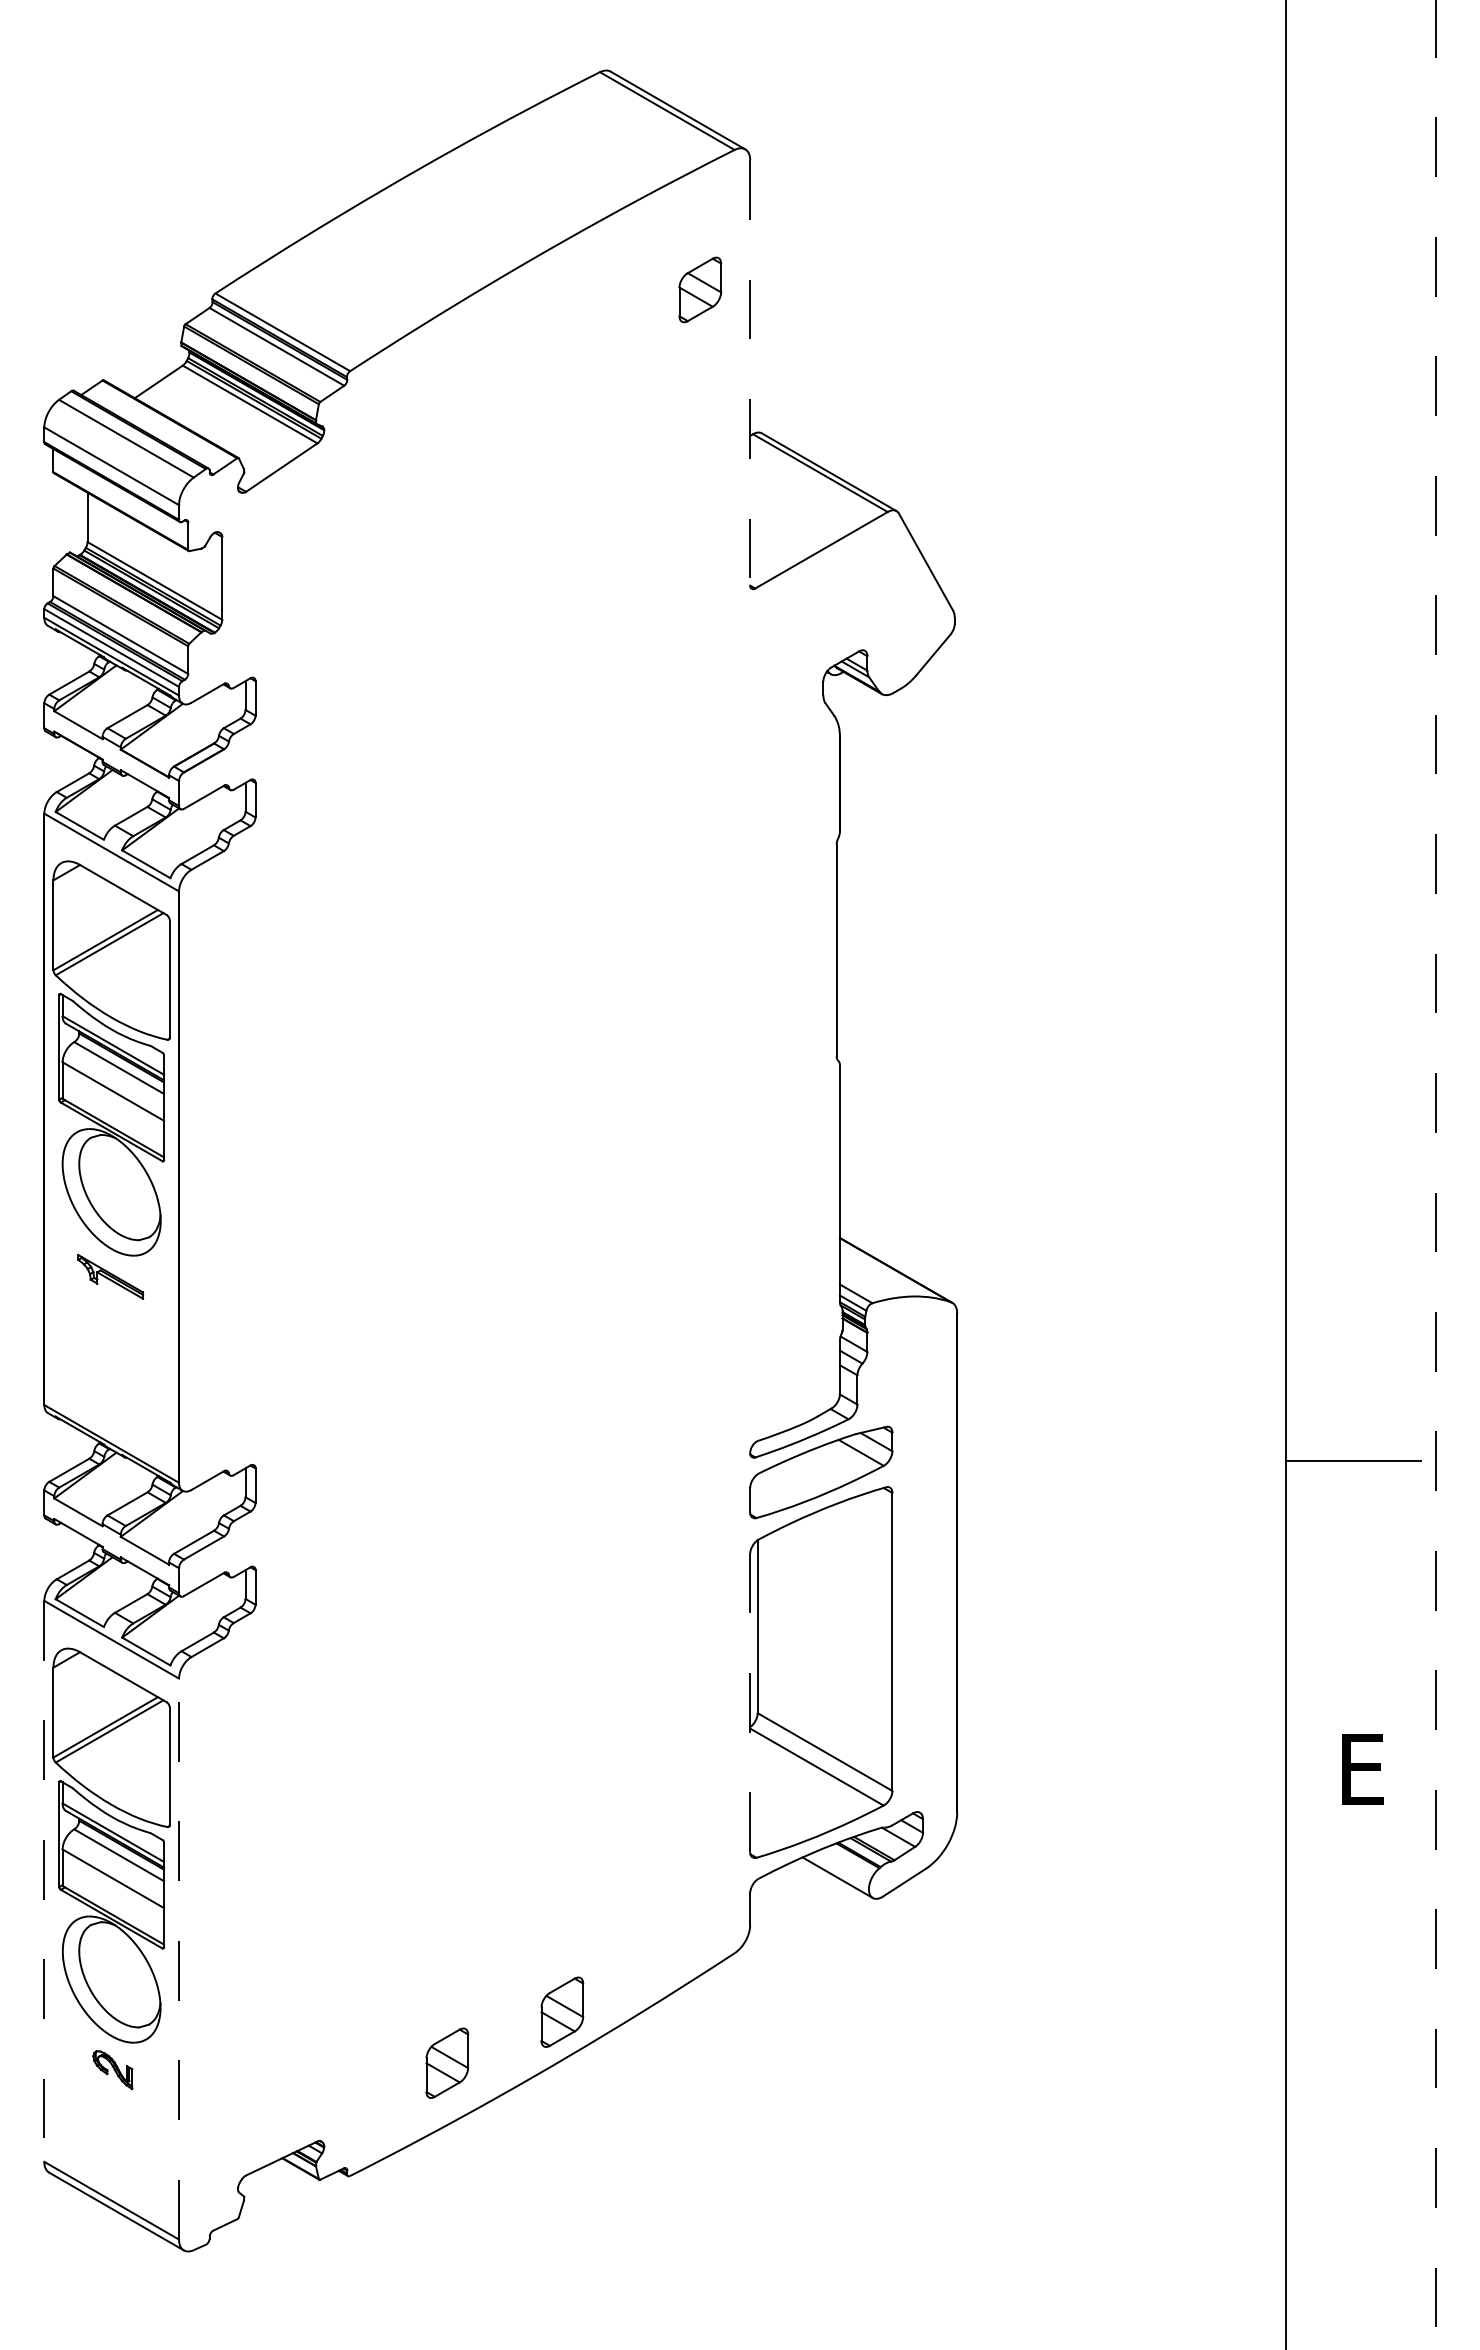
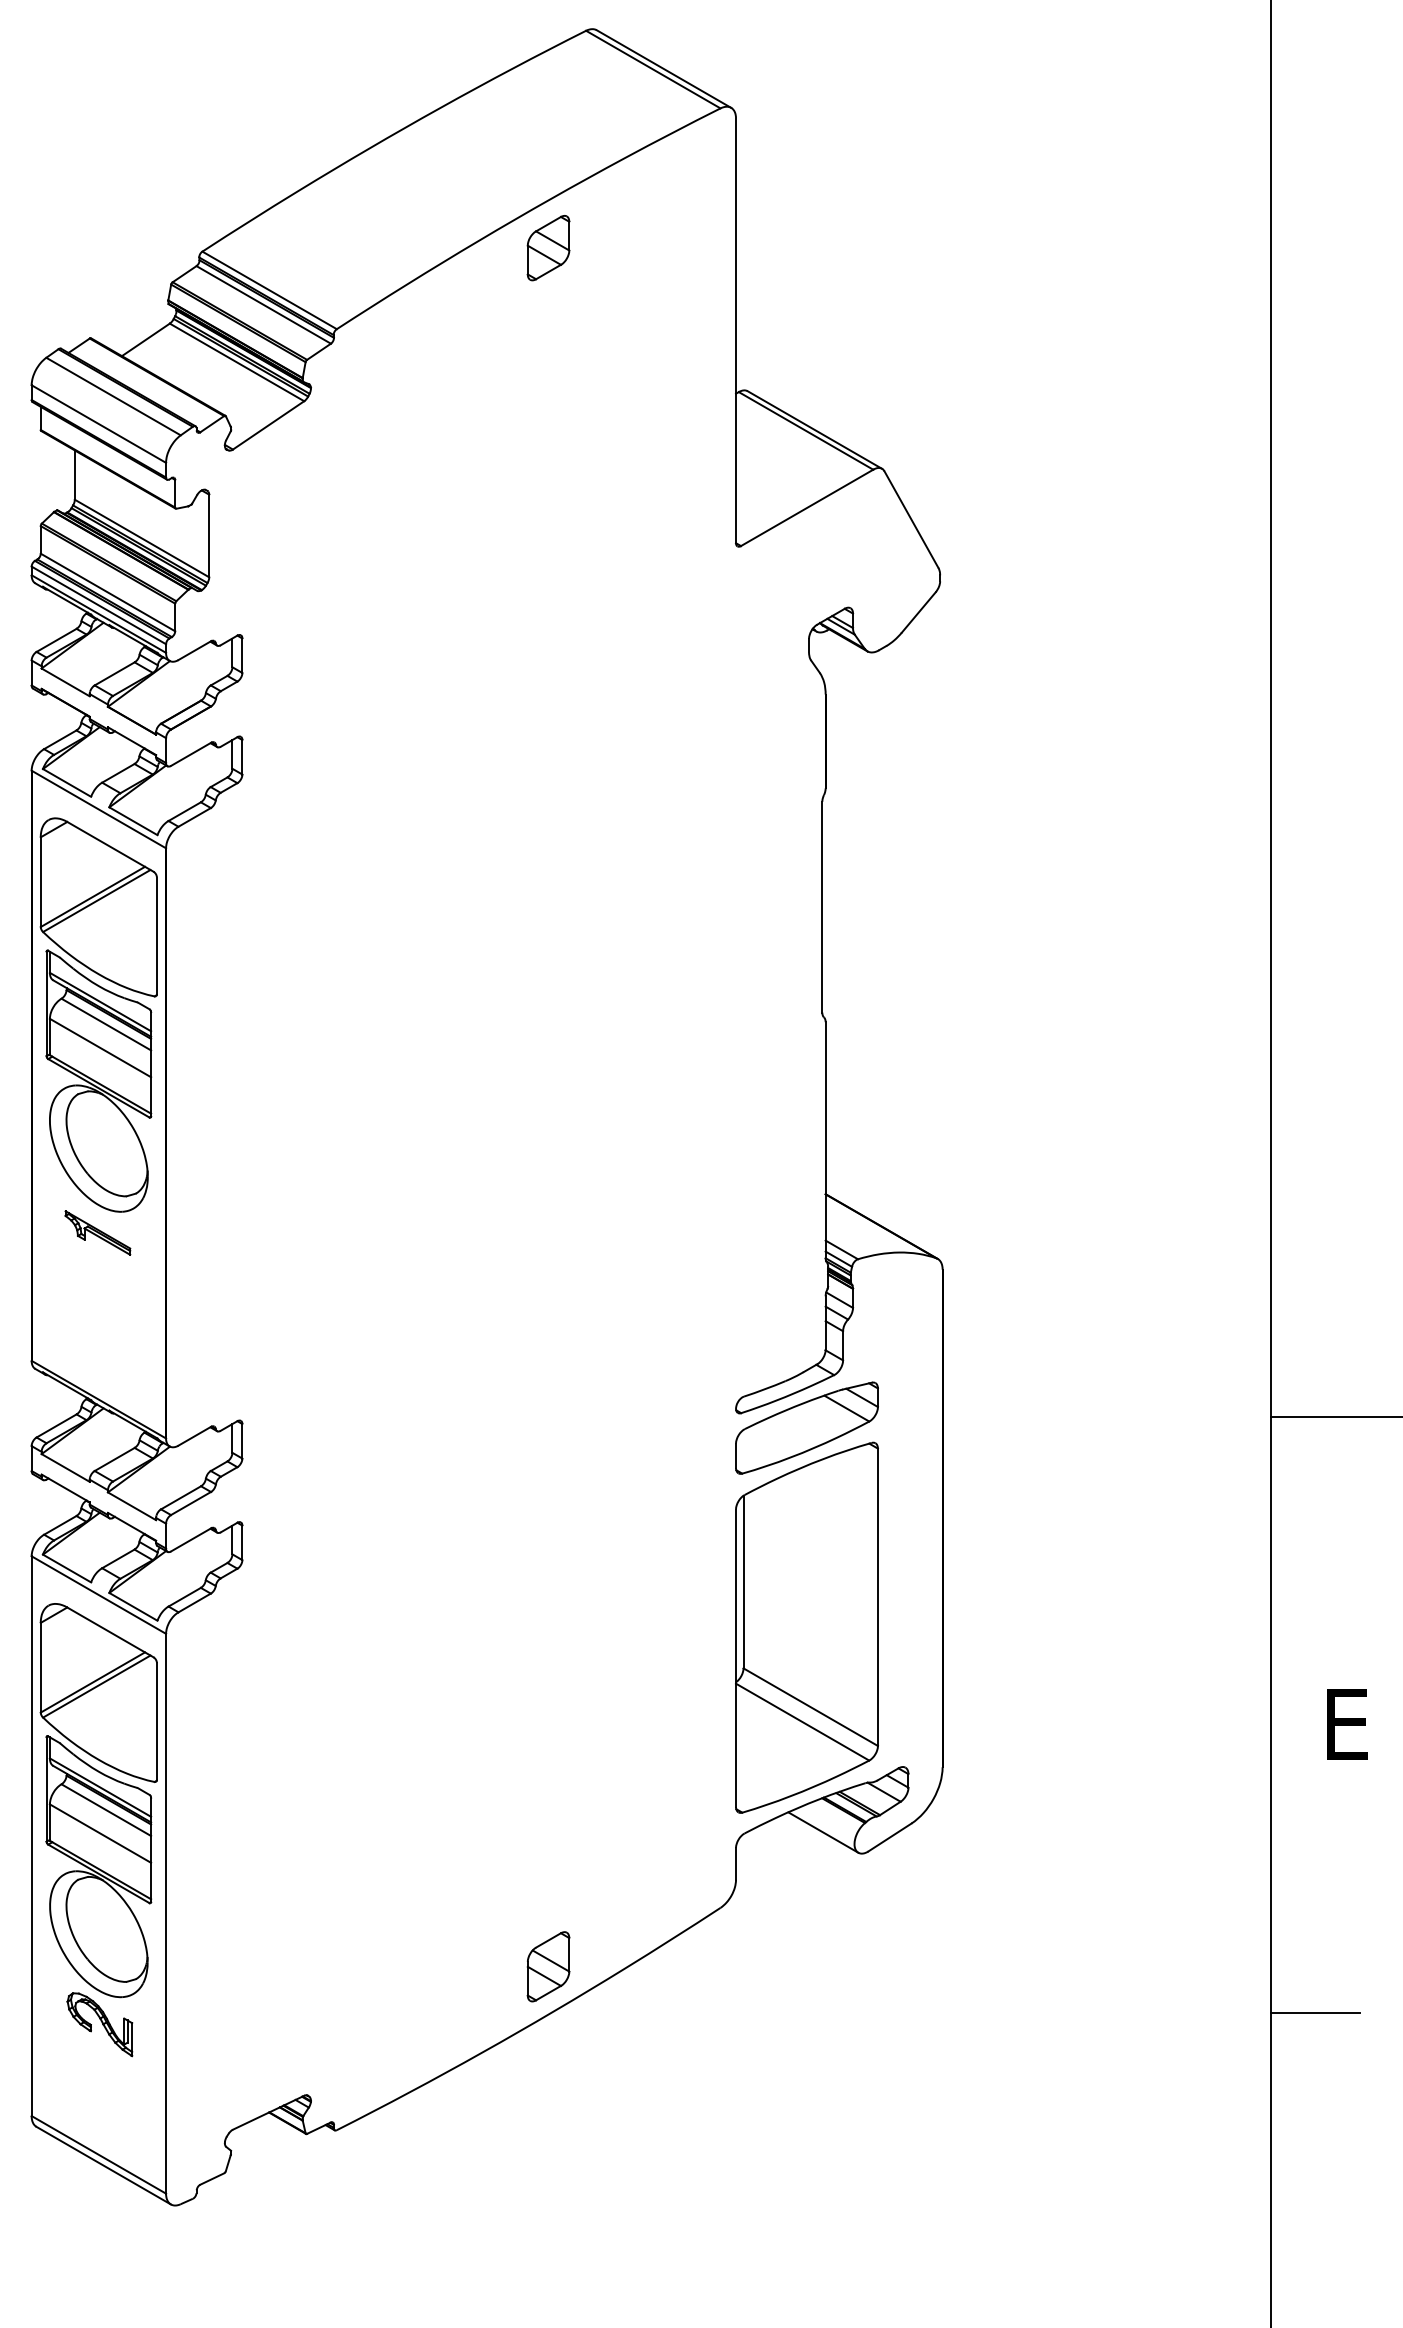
part: (700, 289) -> (548, 247), moved
line: (750, 372) -> (736, 330), dashed -> solid
line: (750, 1702) -> (736, 1657), dashed -> solid
line: (44, 1881) -> (31, 1836), dashed -> solid
line: (179, 1958) -> (166, 1913), dashed -> solid
line: (1330, 2058) -> (1315, 2012), added
part: (447, 2062) -> (433, 2016), removed
part: (112, 2069) -> (99, 2023), size x1.67

